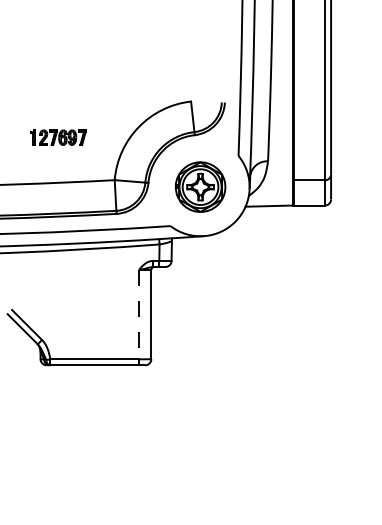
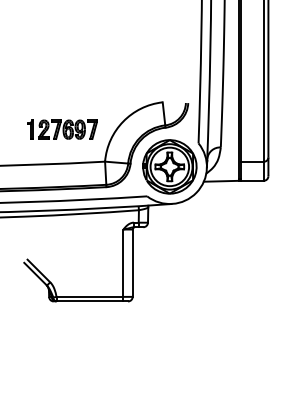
part: (58, 137) -> (62, 129), size x1.67
part: (200, 186) -> (169, 166), size x1.43
line: (139, 315) -> (123, 263), dashed -> solid

